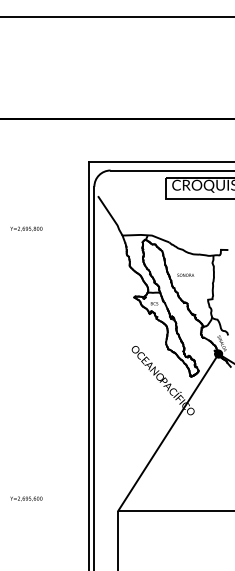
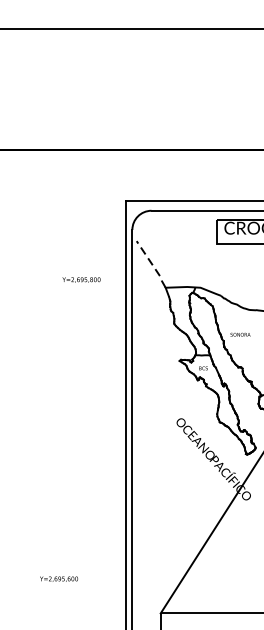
line: (111, 216) -> (152, 265), solid -> dashed
text: (26, 228) -> (81, 279), moved
text: (26, 498) -> (59, 578), moved

